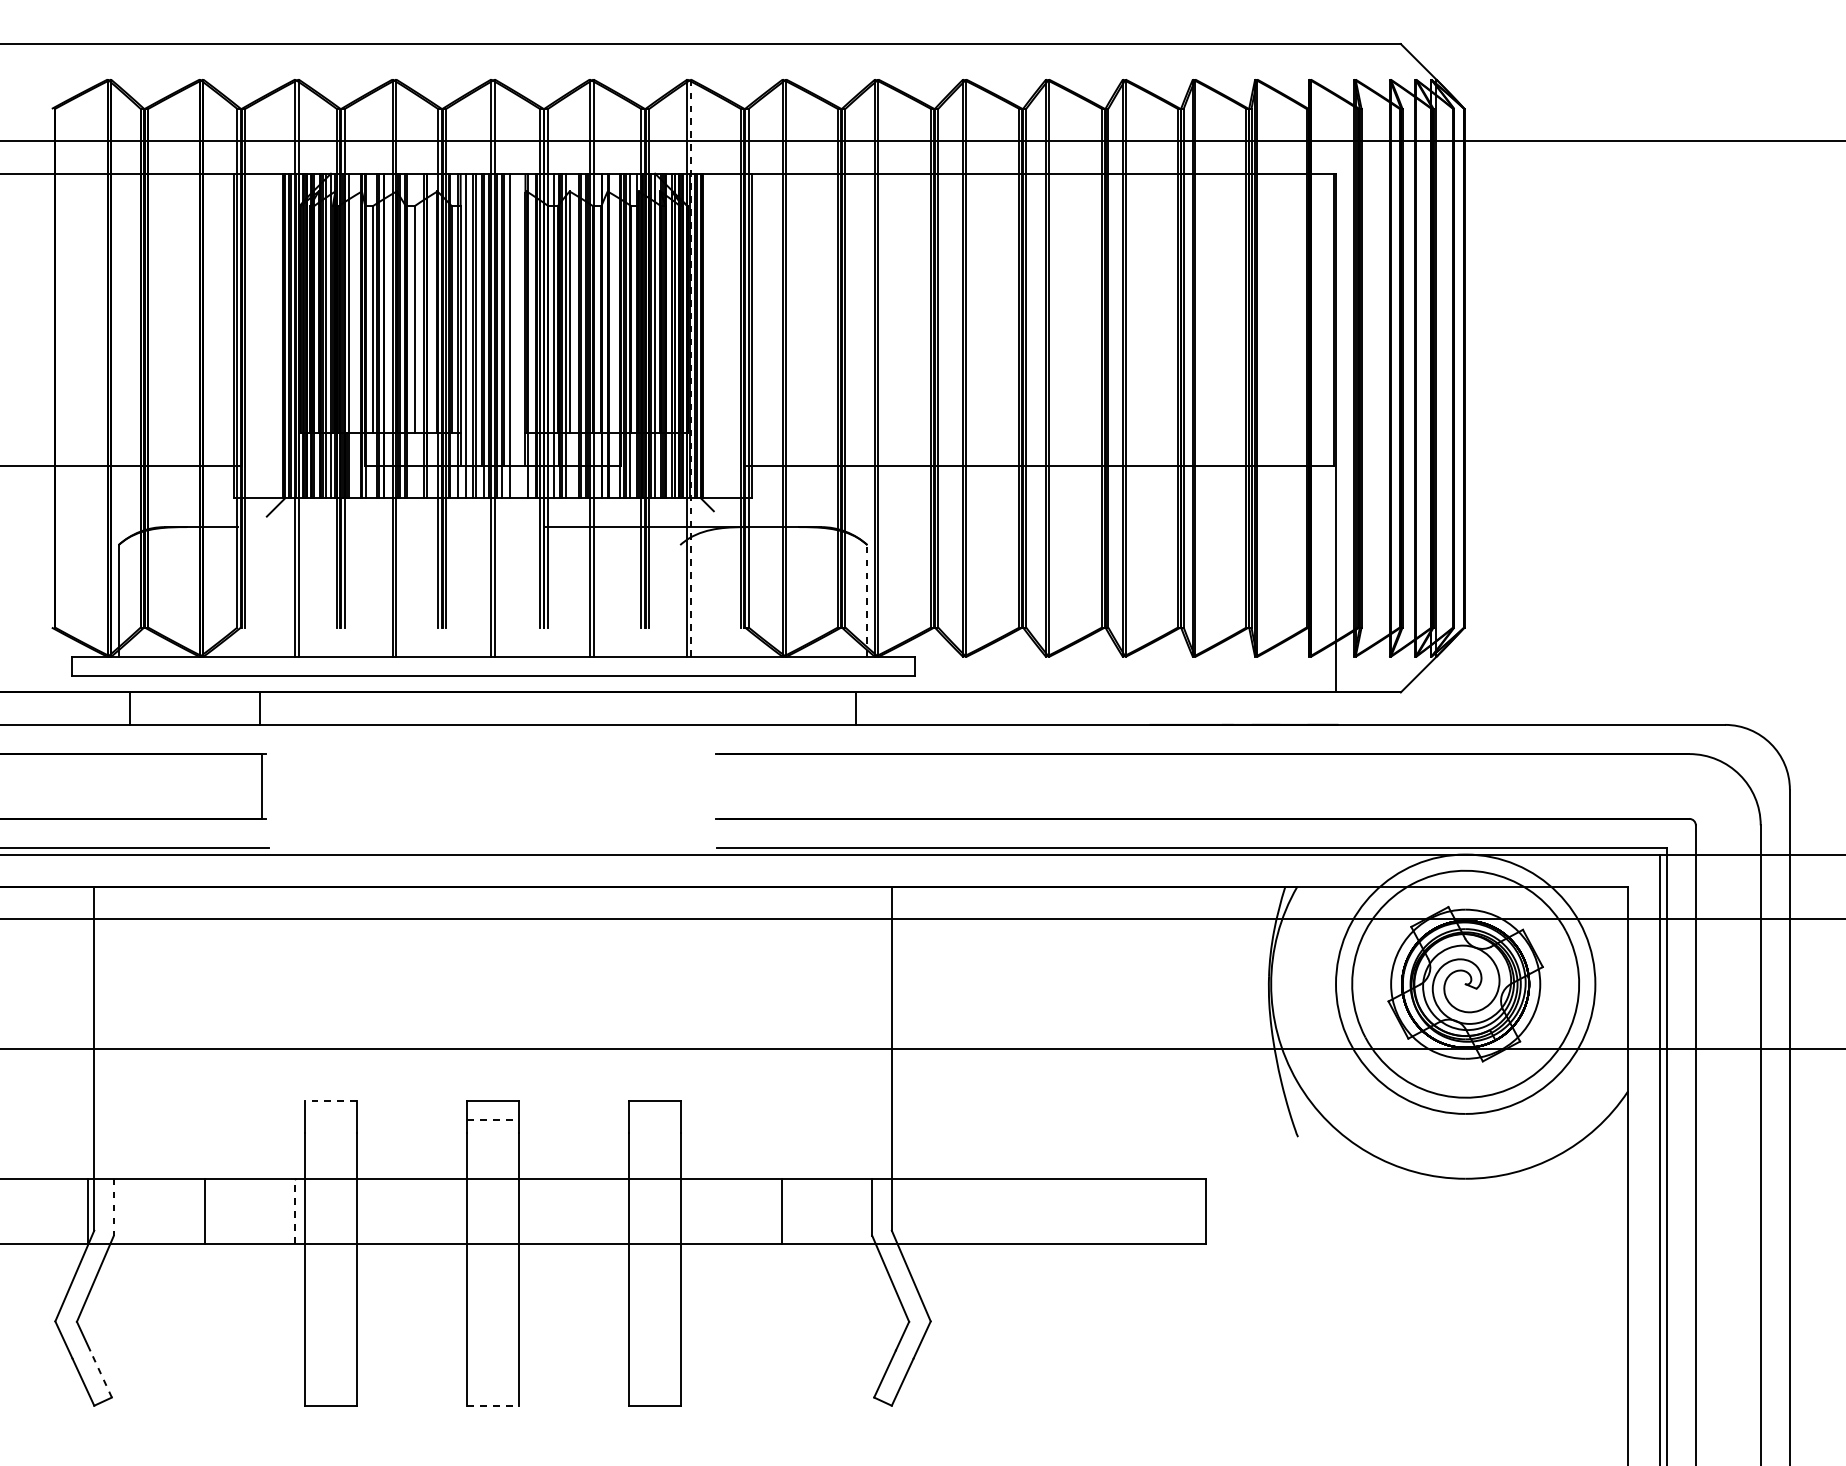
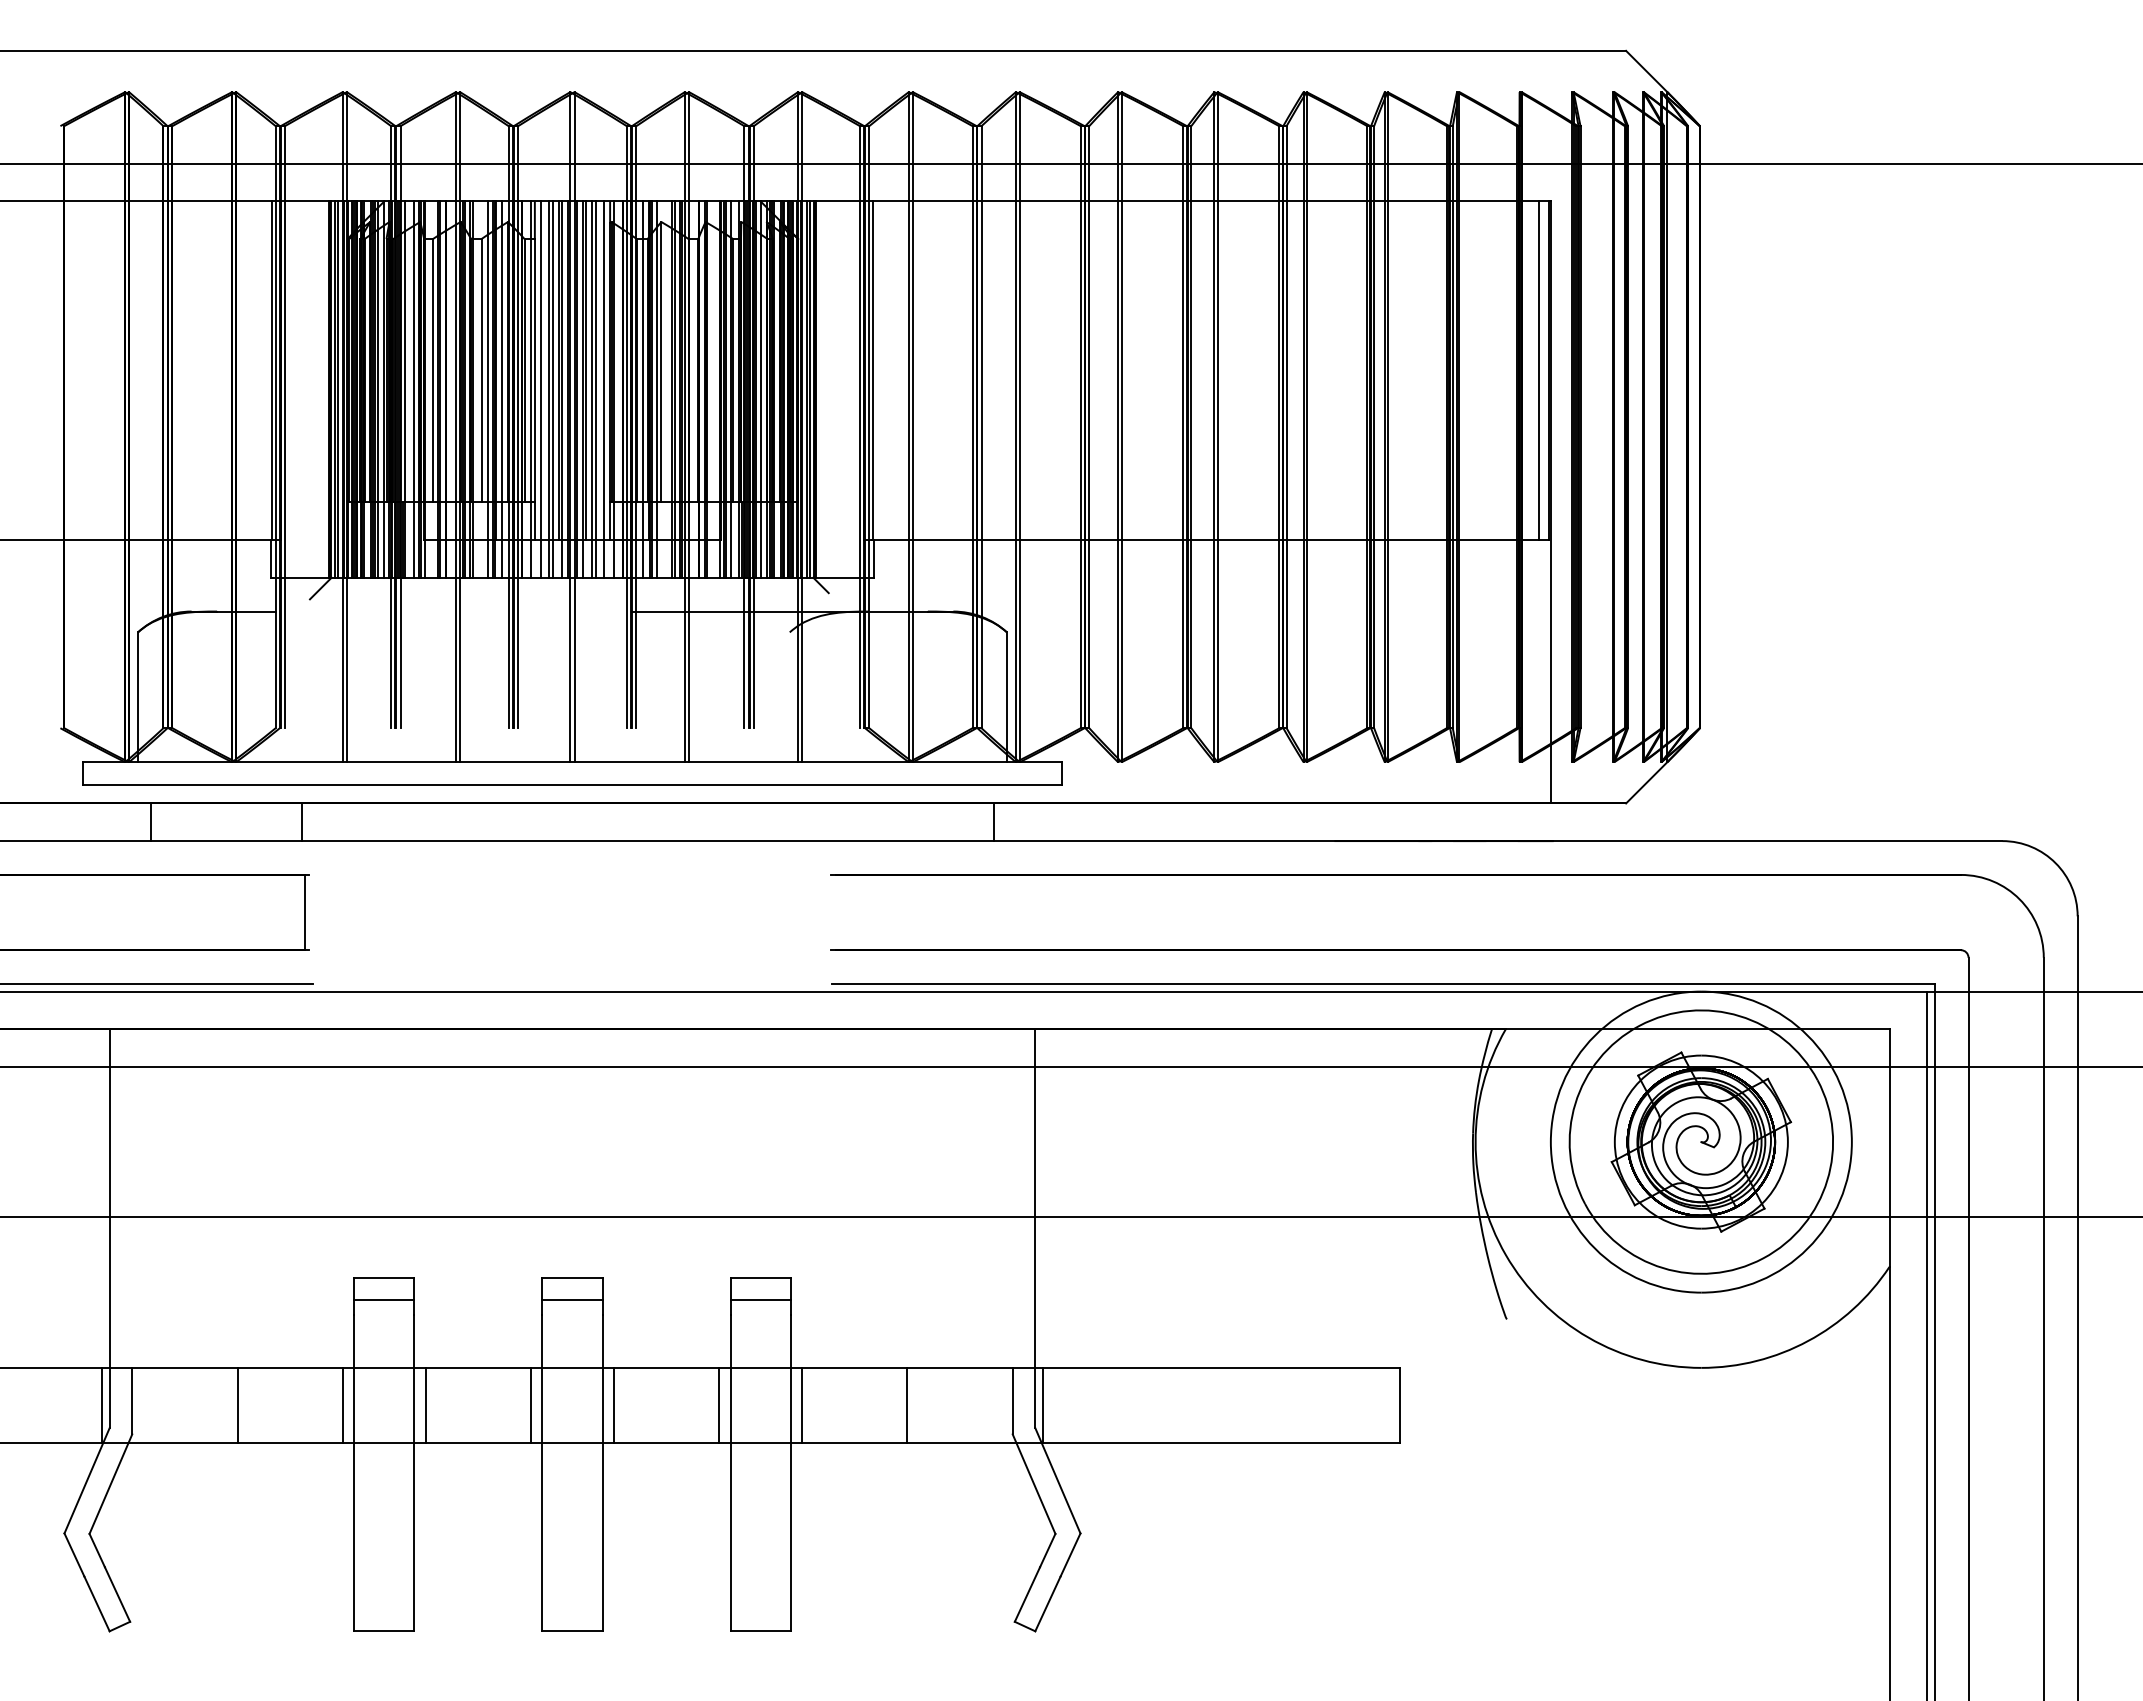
line: (1326, 319) -> (1539, 370), added
line: (356, 335) -> (413, 389), added
line: (419, 335) -> (487, 389), added
line: (431, 335) -> (501, 389), added
line: (512, 335) -> (595, 389), added
line: (520, 335) -> (604, 389), added
line: (691, 368) -> (802, 427), dashed -> solid
line: (867, 601) -> (1007, 697), dashed -> solid
line: (330, 1100) -> (383, 1277), dashed -> solid
line: (331, 1120) -> (384, 1300), added
line: (493, 1120) -> (572, 1300), dashed -> solid
line: (655, 1120) -> (760, 1300), added
line: (113, 1207) -> (132, 1401), dashed -> solid
line: (294, 1211) -> (342, 1405), dashed -> solid
line: (366, 1211) -> (425, 1405), added
line: (457, 1211) -> (531, 1405), added
line: (528, 1211) -> (613, 1405), added
line: (619, 1211) -> (719, 1405), added
line: (691, 1211) -> (802, 1405), added
line: (898, 1211) -> (1042, 1405), added
line: (101, 1374) -> (117, 1594), dashed -> solid
line: (493, 1405) -> (572, 1631), dashed -> solid

